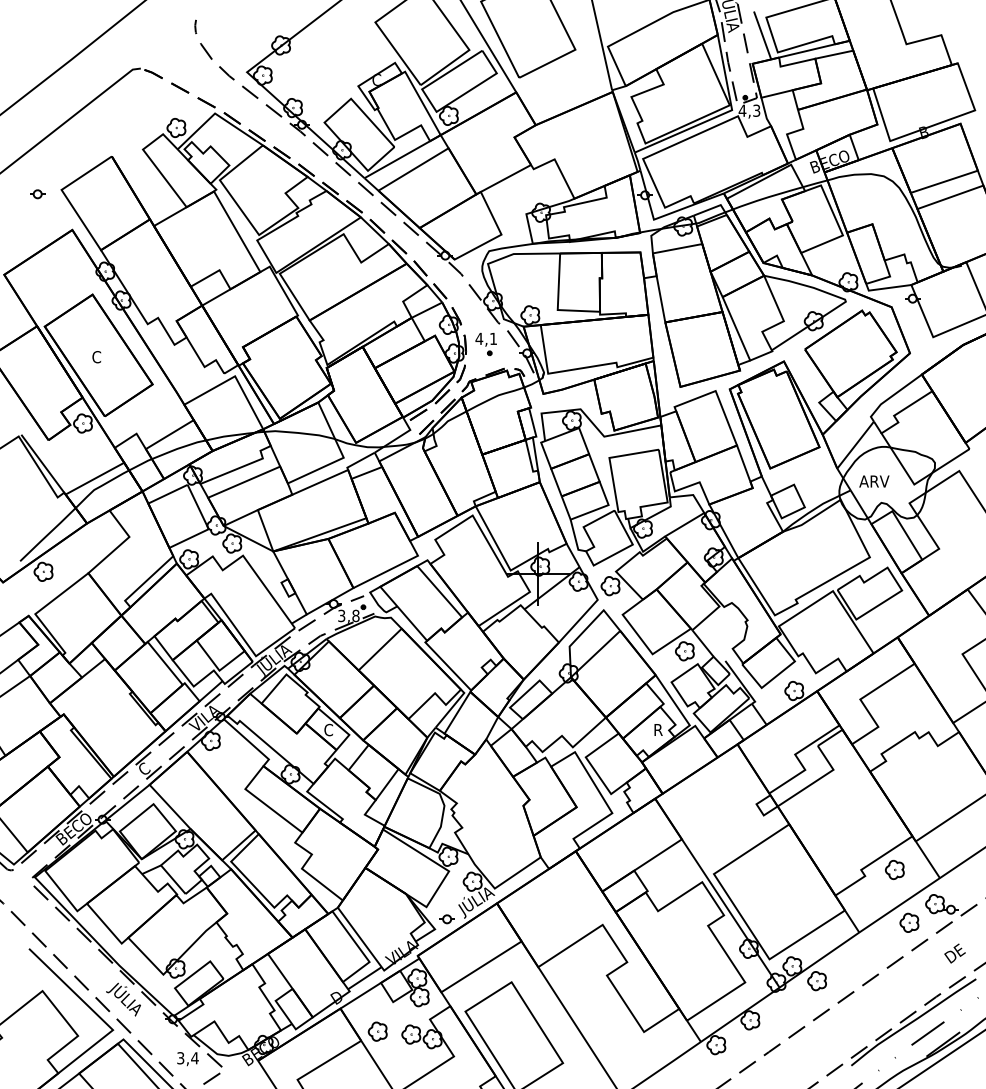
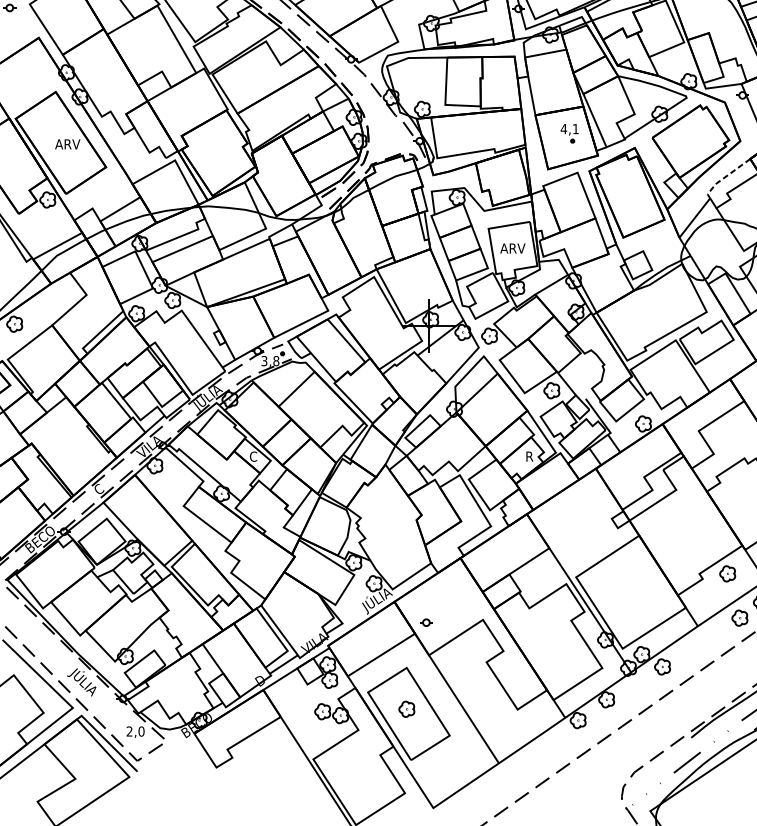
part: (485, 343) -> (569, 132), moved
text: (106, 357) -> (67, 144), C -> ARV
line: (891, 396) -> (724, 177), solid -> dashed
text: (874, 481) -> (512, 248), moved
part: (446, 919) -> (425, 622), moved
part: (377, 1031) -> (406, 709), moved
text: (187, 1058) -> (135, 731), 3,4 -> 2,0

